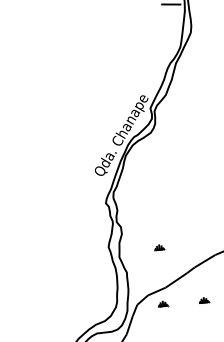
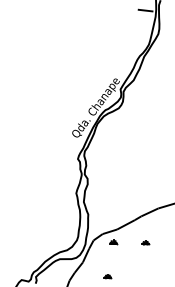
part: (159, 248) -> (115, 198), removed

